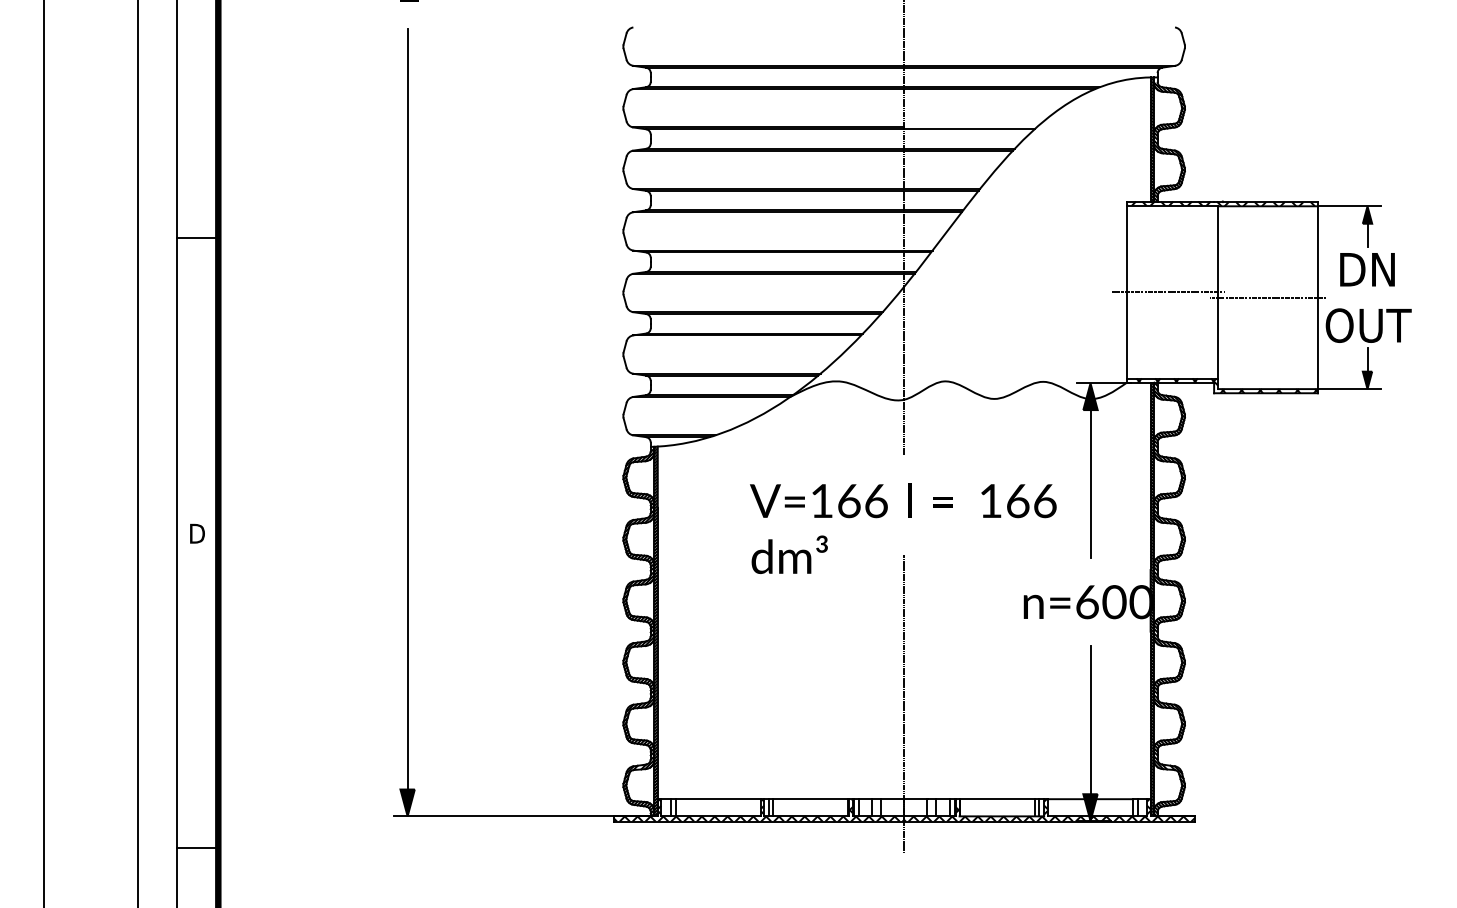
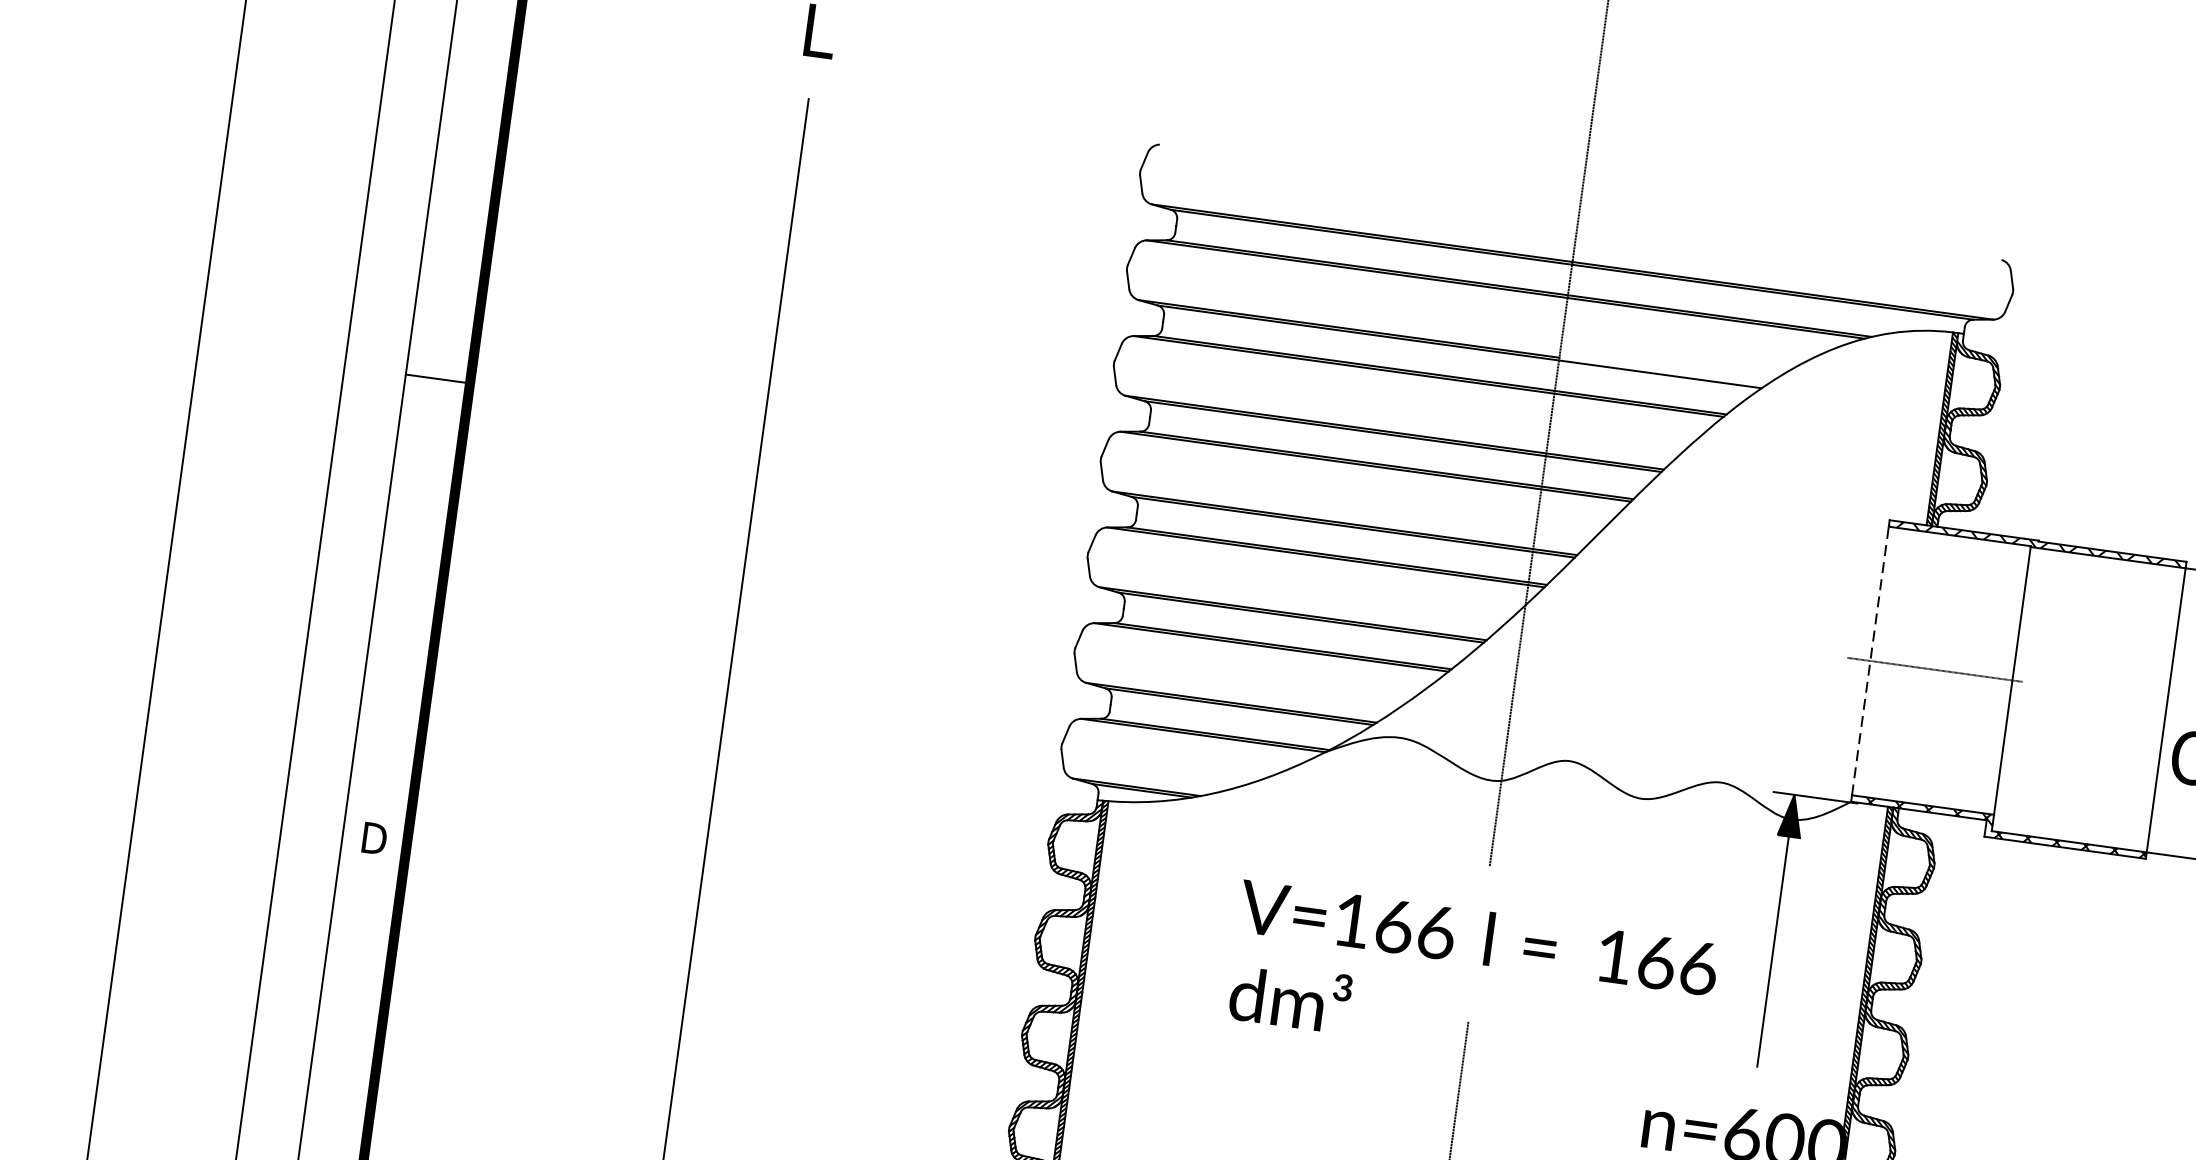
line: (1126, 291) -> (1869, 659), solid -> dashed
line: (1268, 297) -> (2089, 699), removed

